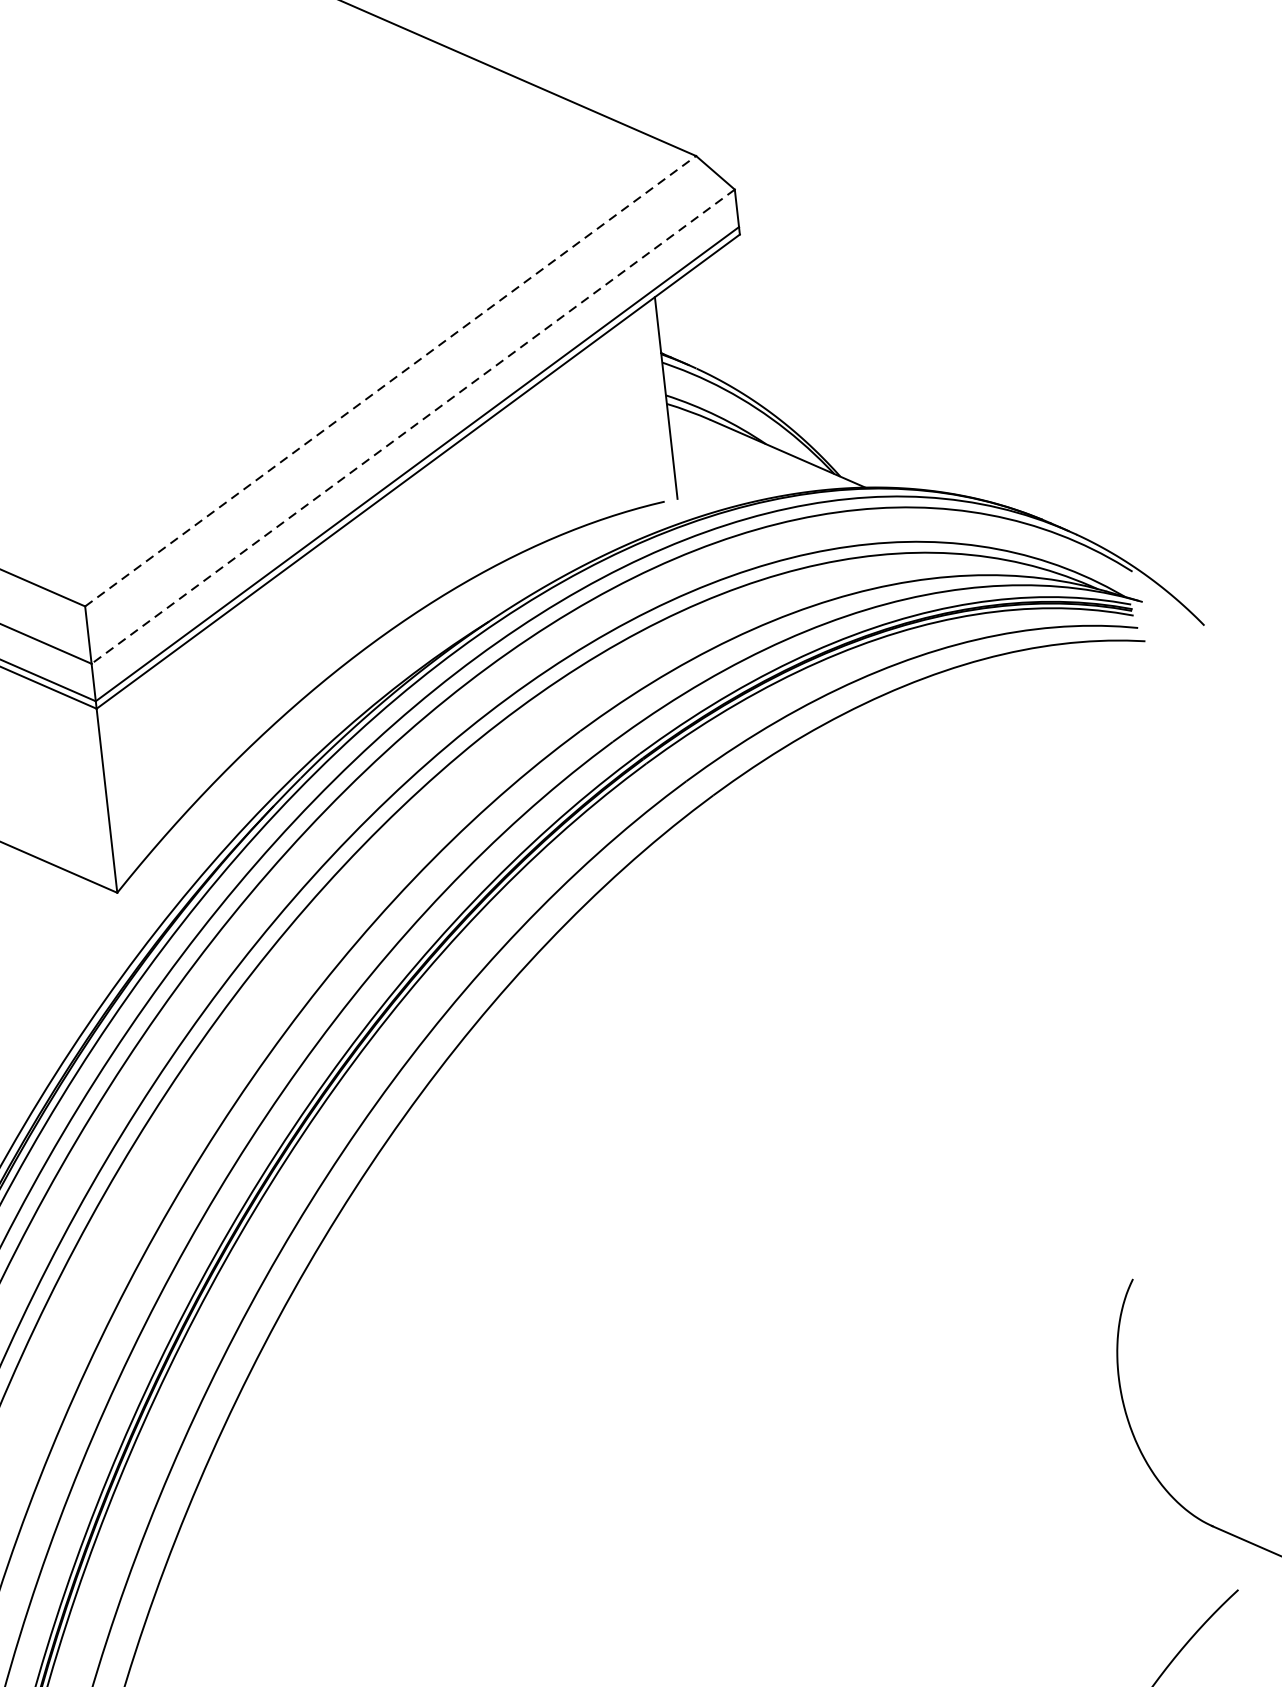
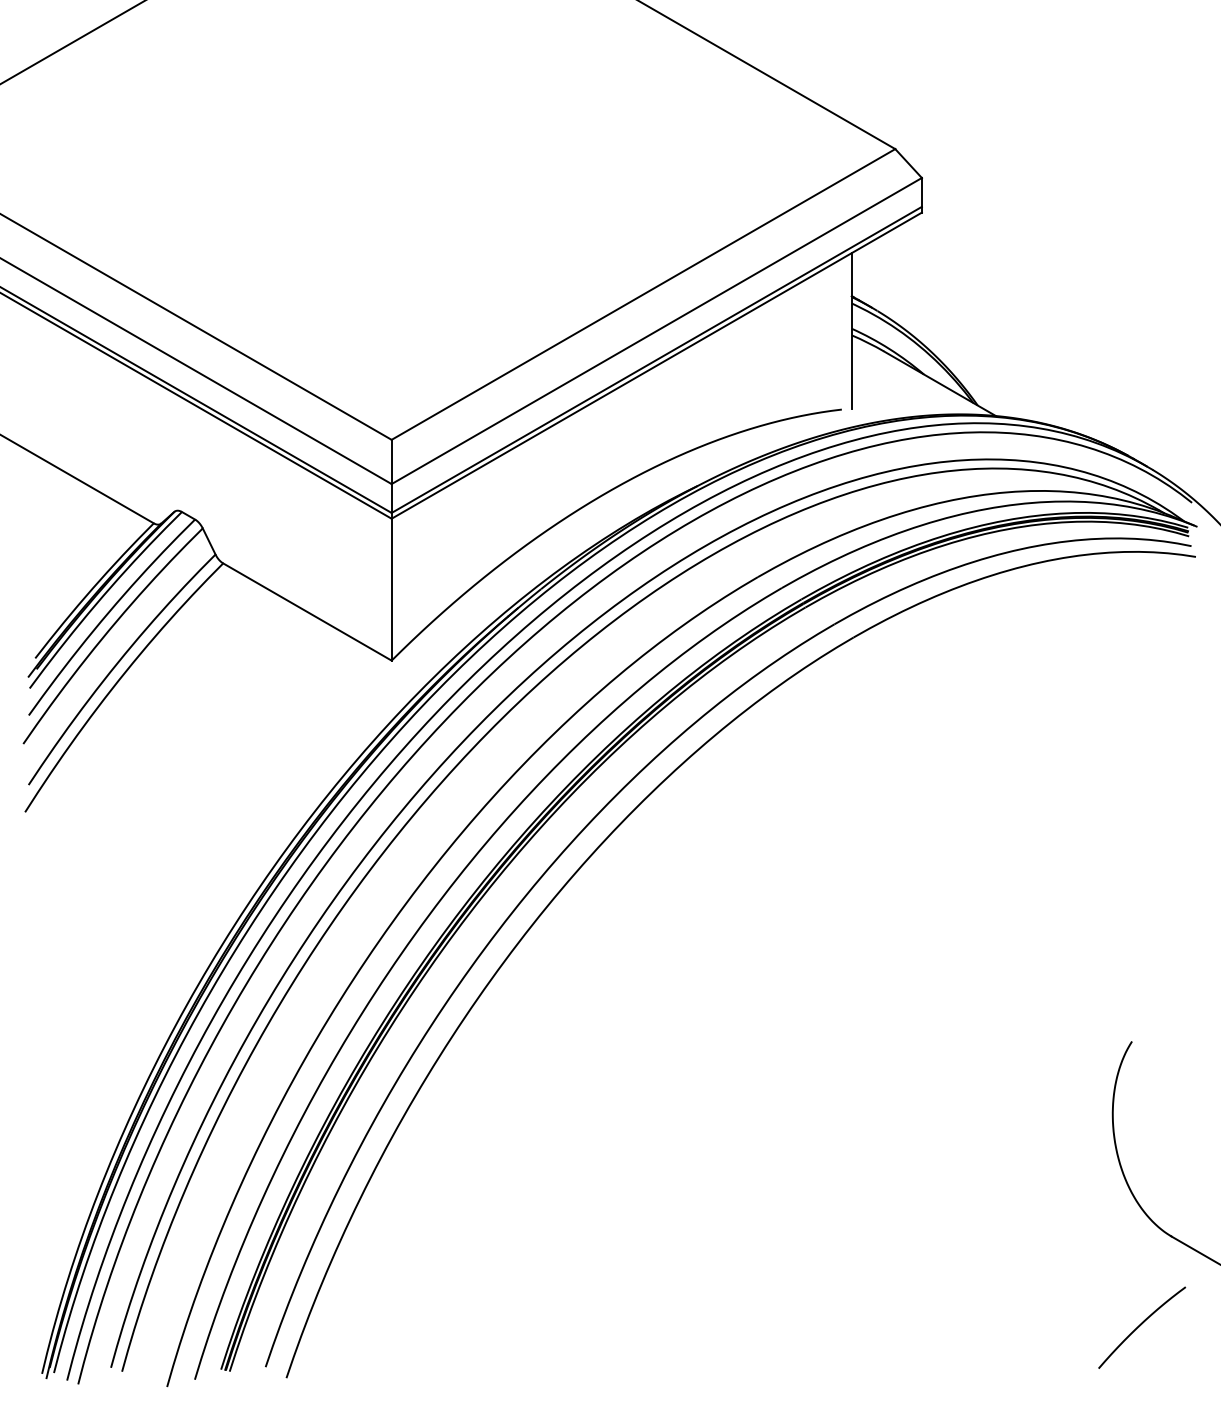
line: (390, 381) -> (643, 294), dashed -> solid
line: (412, 427) -> (656, 331), dashed -> solid

